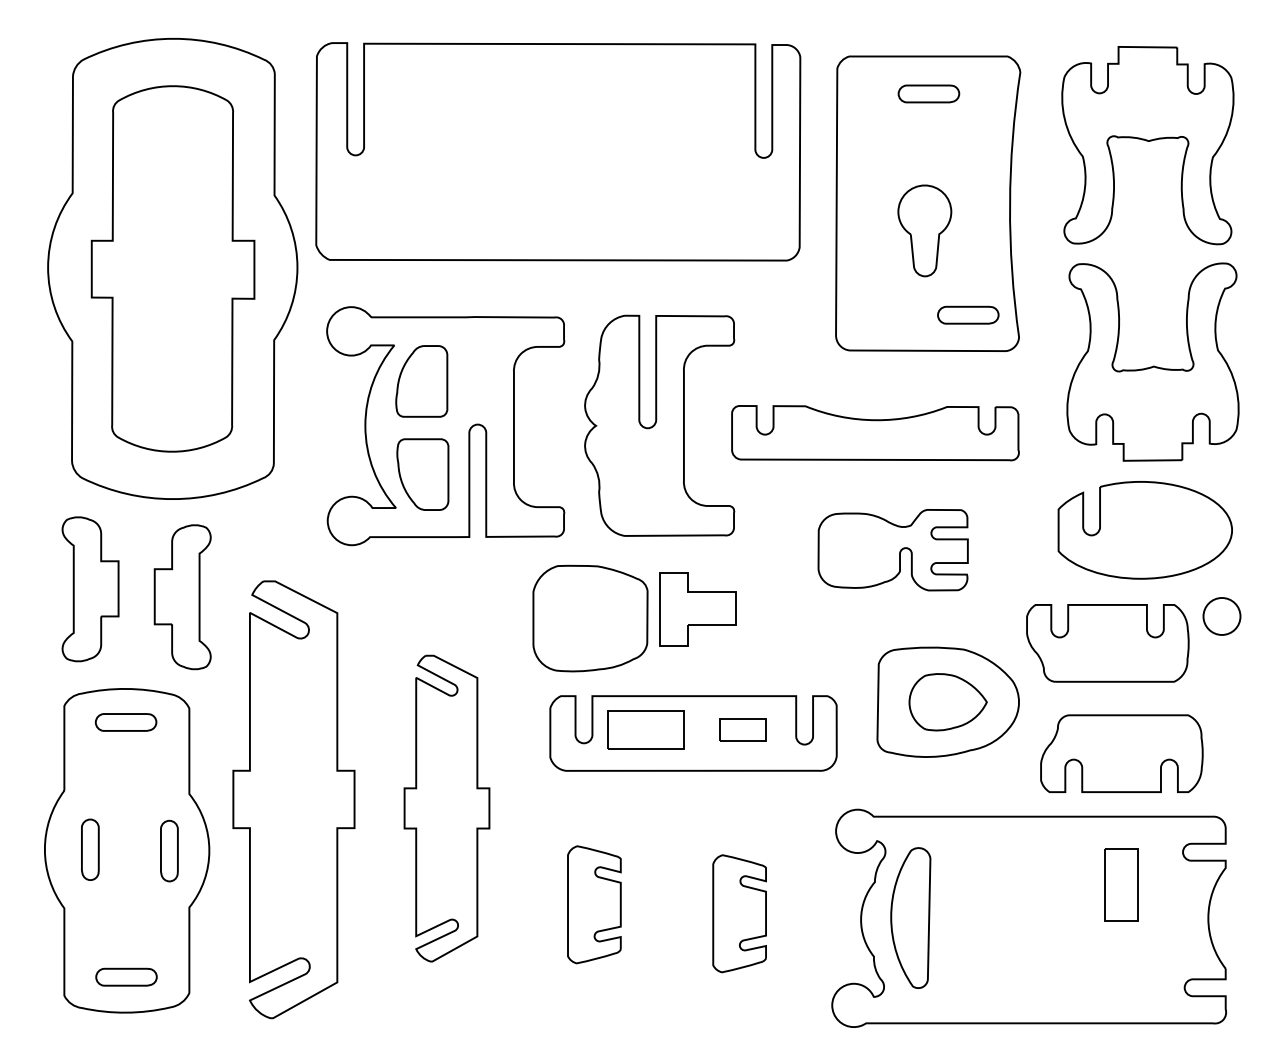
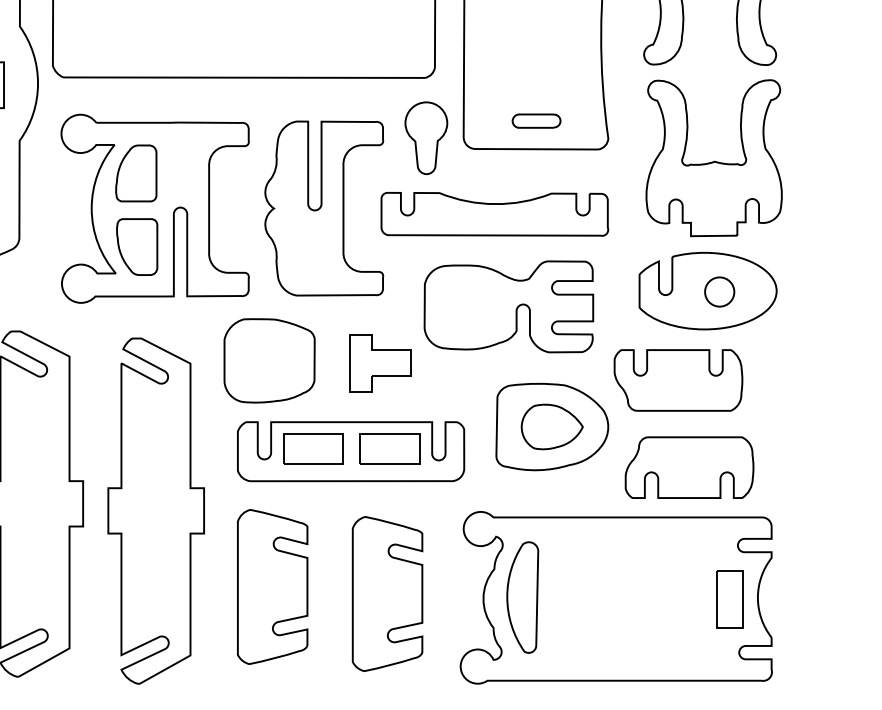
curve: (911, 233) -> (415, 140), moved
part: (968, 314) -> (536, 120), moved
part: (892, 549) -> (508, 306), size x1.43
part: (697, 609) -> (380, 363), moved
curve: (1205, 611) -> (706, 288), moved
part: (742, 729) -> (389, 448), size x1.67
part: (446, 808) -> (155, 510), size x1.43
part: (1121, 884) -> (729, 598), moved
part: (594, 904) -> (272, 586), size x1.67
part: (739, 913) -> (387, 593), size x1.67

